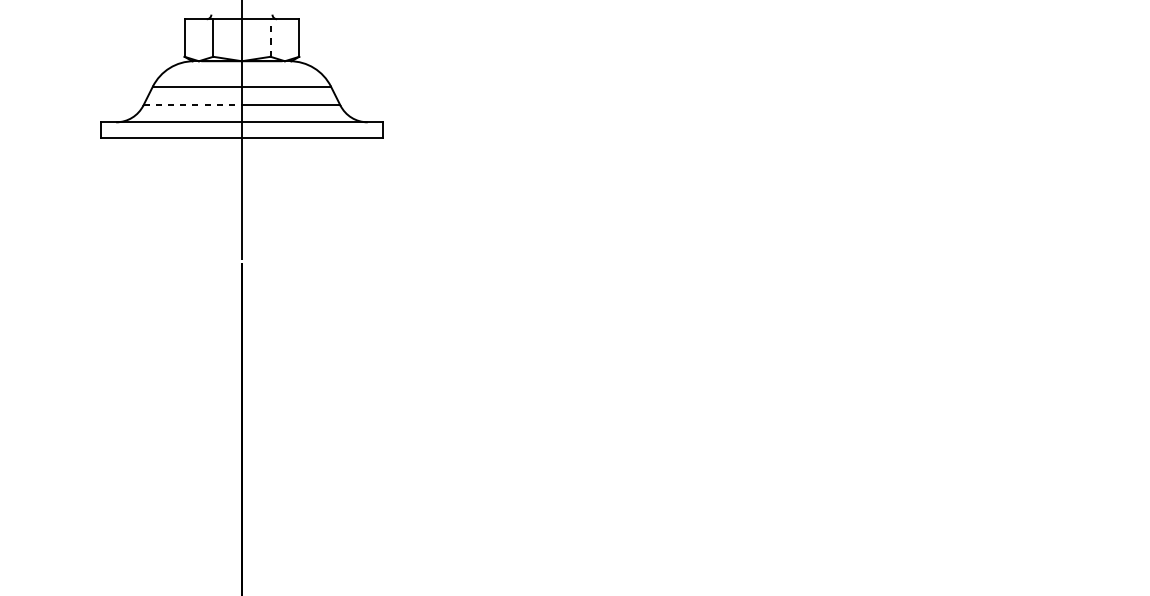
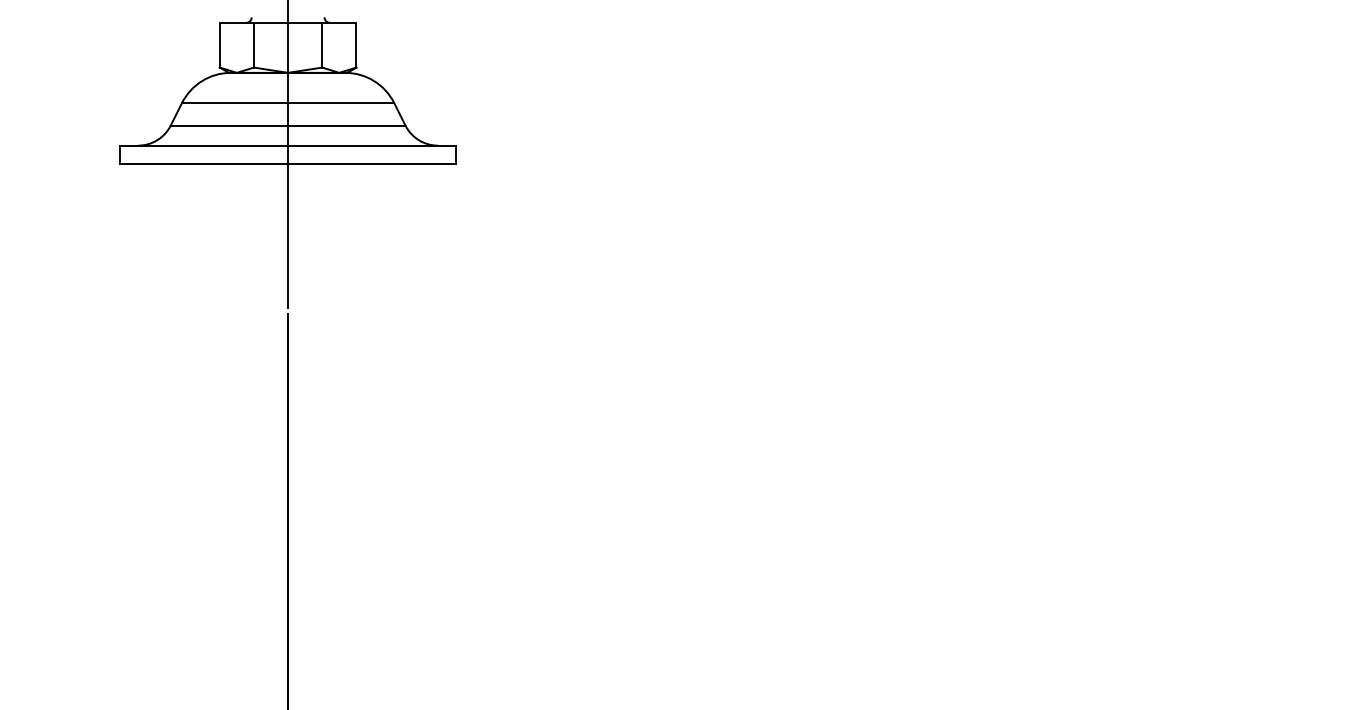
line: (270, 37) -> (322, 44), dashed -> solid
line: (192, 105) -> (229, 125), dashed -> solid

